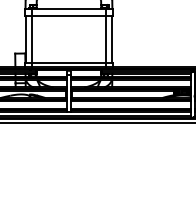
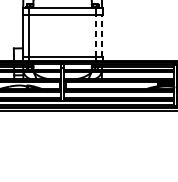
line: (106, 39) -> (96, 35), solid -> dashed
line: (112, 39) -> (102, 35), solid -> dashed

